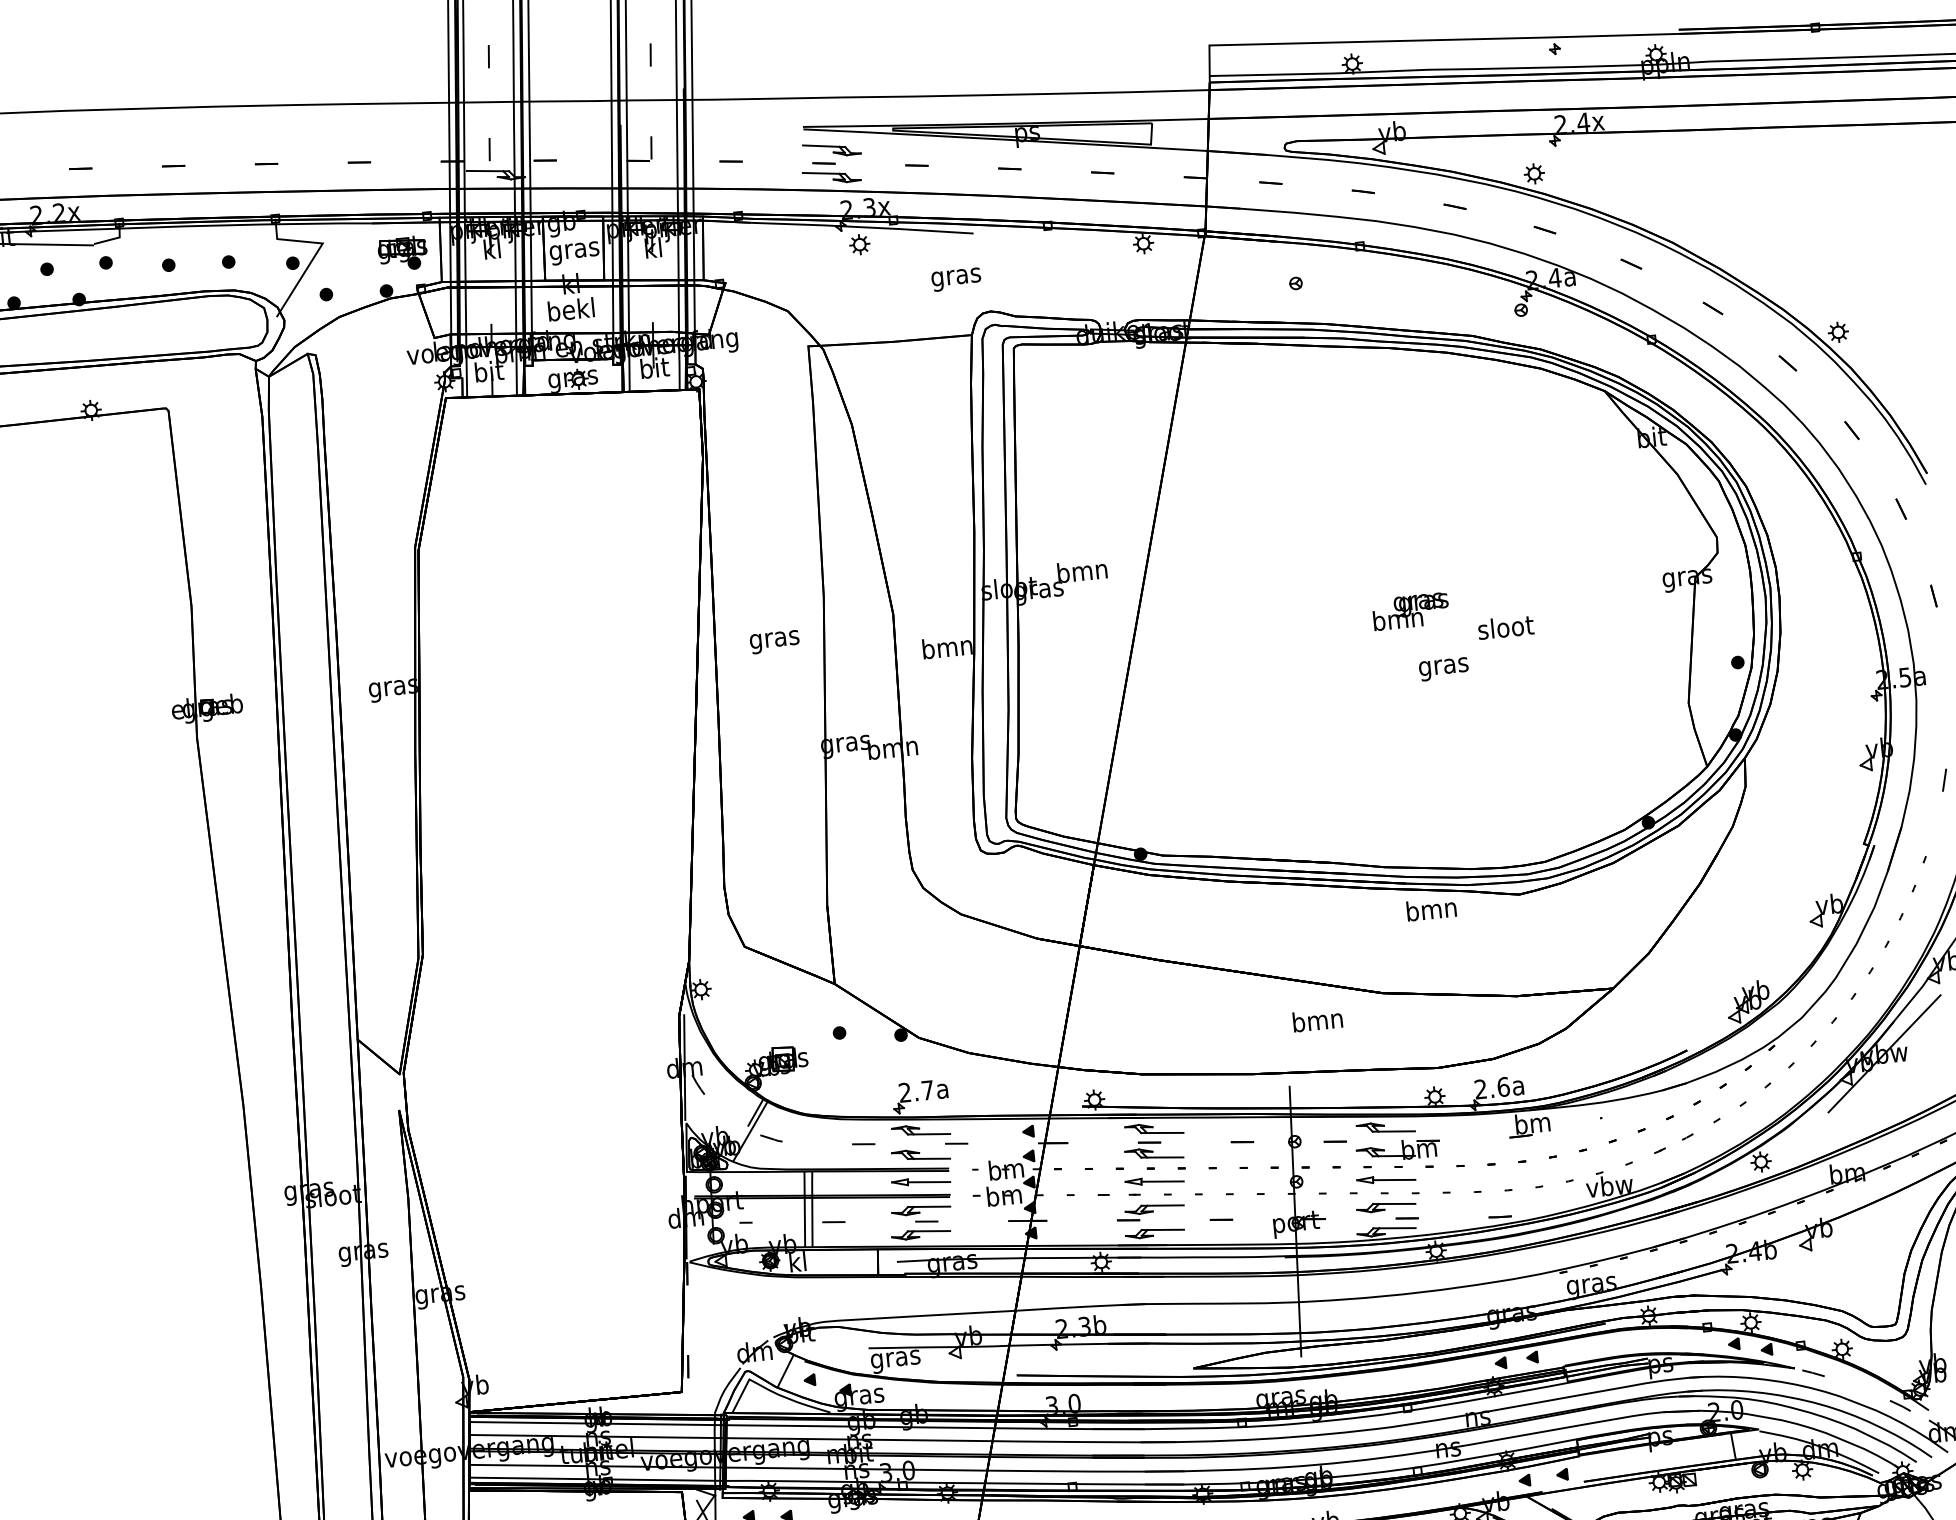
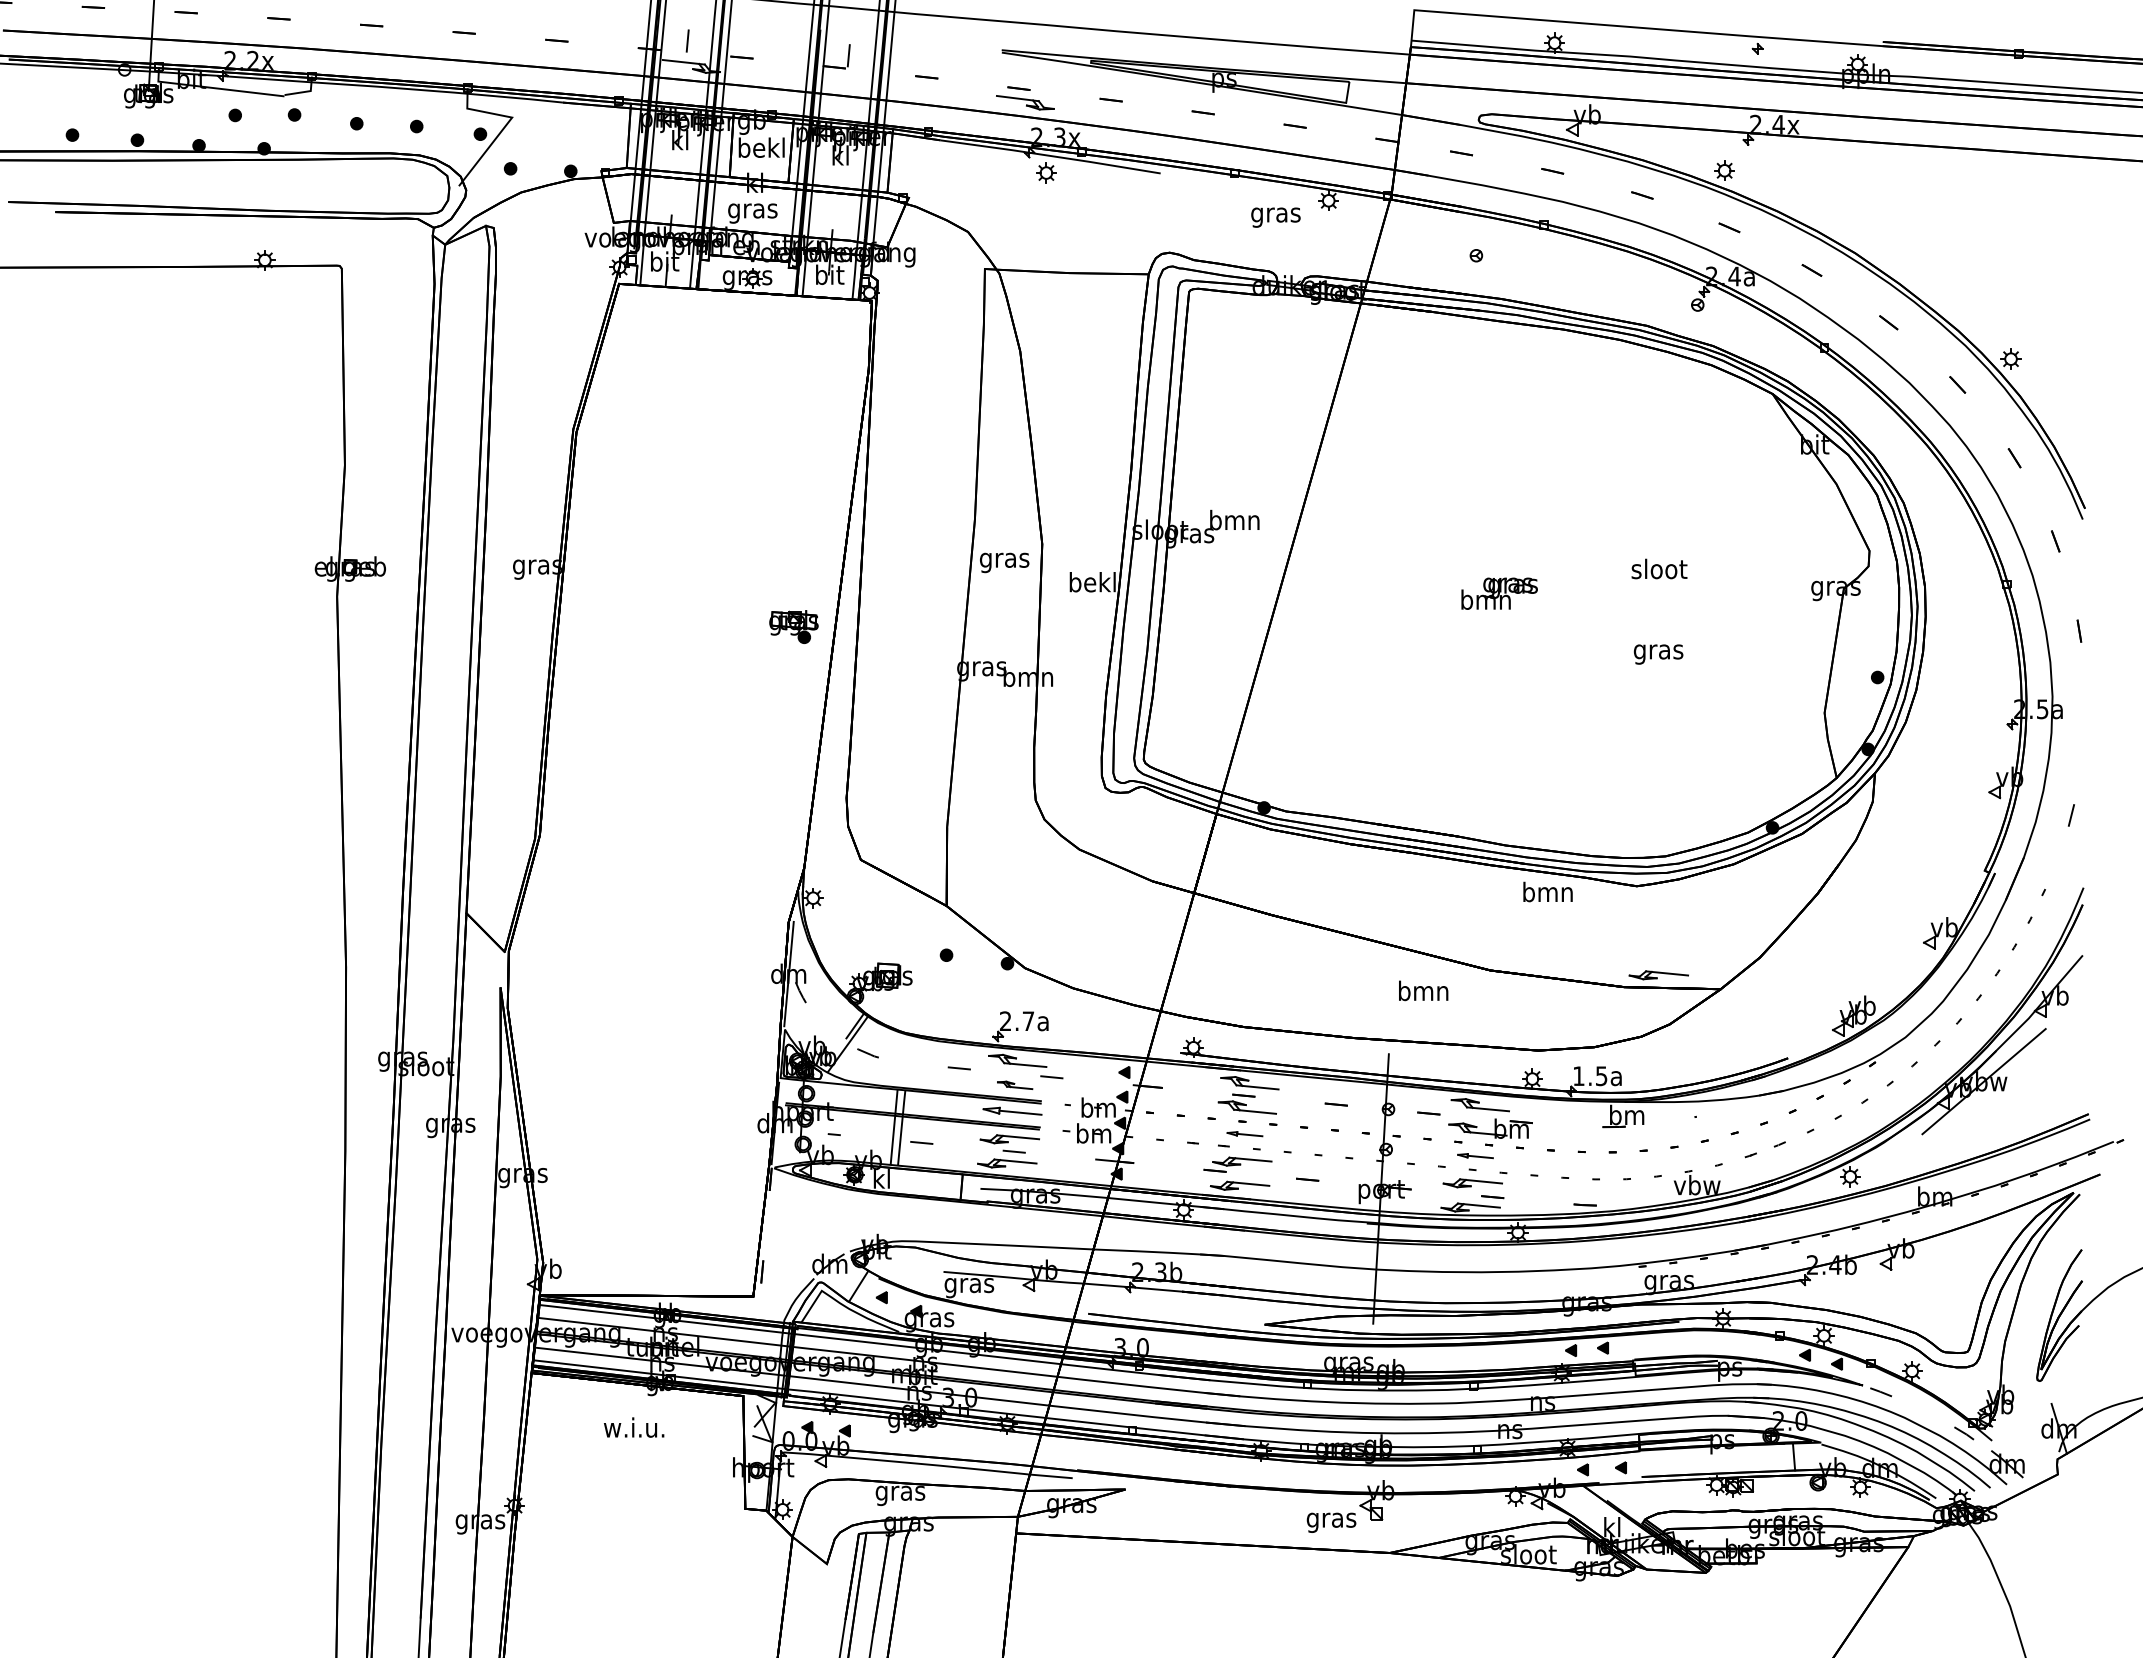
part: (832, 149) -> (1028, 75), removed
text: (574, 251) -> (761, 150), gras -> bekl
part: (402, 253) -> (793, 626), moved
text: (955, 279) -> (1275, 217), moved
text: (571, 311) -> (752, 210), bekl -> gras
text: (1410, 611) -> (1499, 593), moved
text: (1505, 626) -> (1659, 568), moved
text: (774, 641) -> (1004, 562), moved
text: (947, 647) -> (1092, 582), bmn -> bekl
text: (1443, 669) -> (1658, 654), moved
part: (1549, 981) -> (1658, 975), added
text: (1492, 1088) -> (1590, 1076), 2.6a -> 1.5a
part: (920, 1155) -> (1014, 1085), size x0.6
part: (1386, 1178) -> (1475, 1155), size x0.6
part: (1154, 1180) -> (1244, 1133), size x0.6

